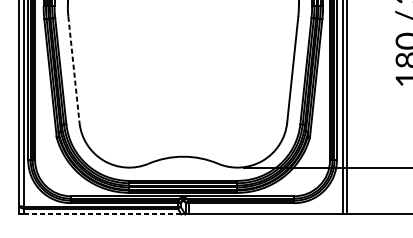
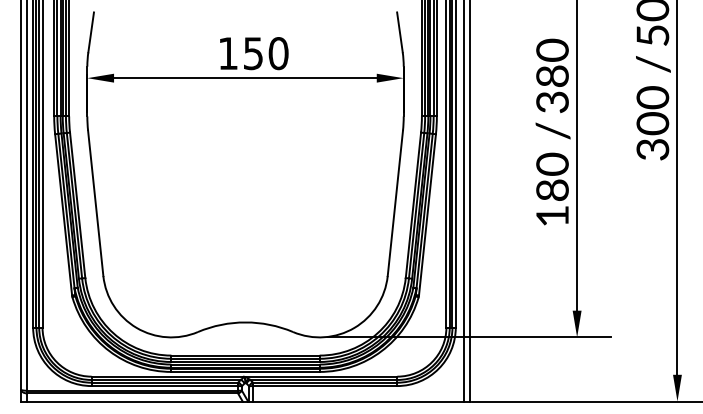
line: (73, 69) -> (95, 203), dashed -> solid
line: (103, 214) -> (135, 401), dashed -> solid

